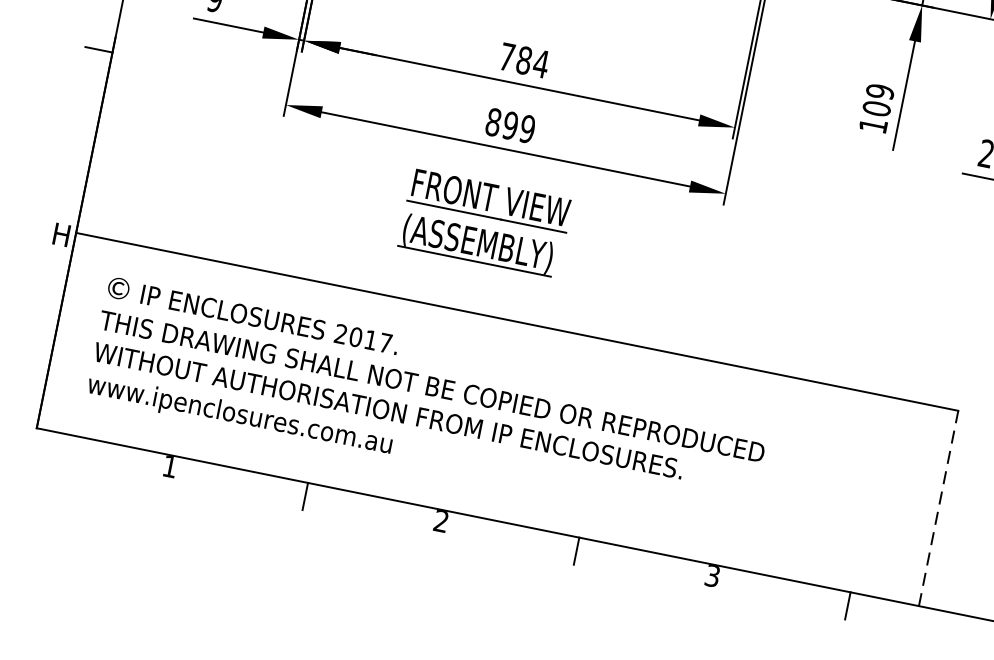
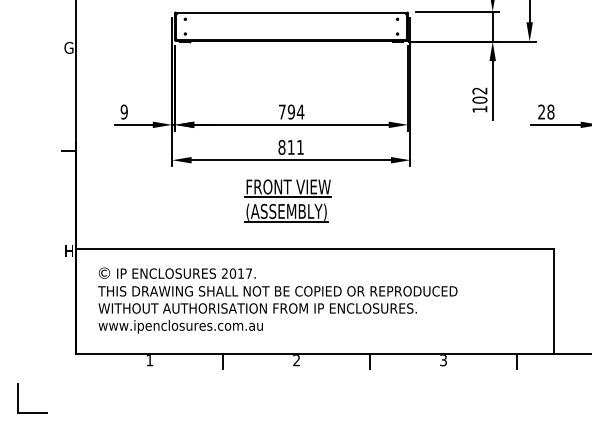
text: (524, 59) -> (291, 111), 784 -> 794
text: (879, 90) -> (479, 90), 109 -> 102
text: (518, 125) -> (295, 146), 899 -> 811
line: (939, 508) -> (554, 301), dashed -> solid

